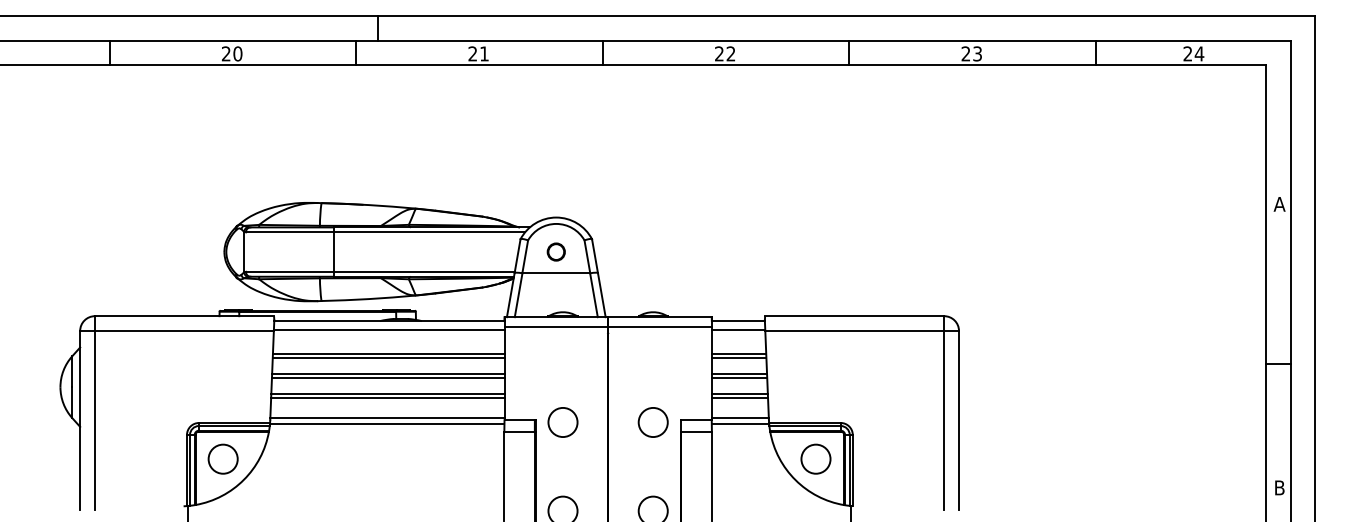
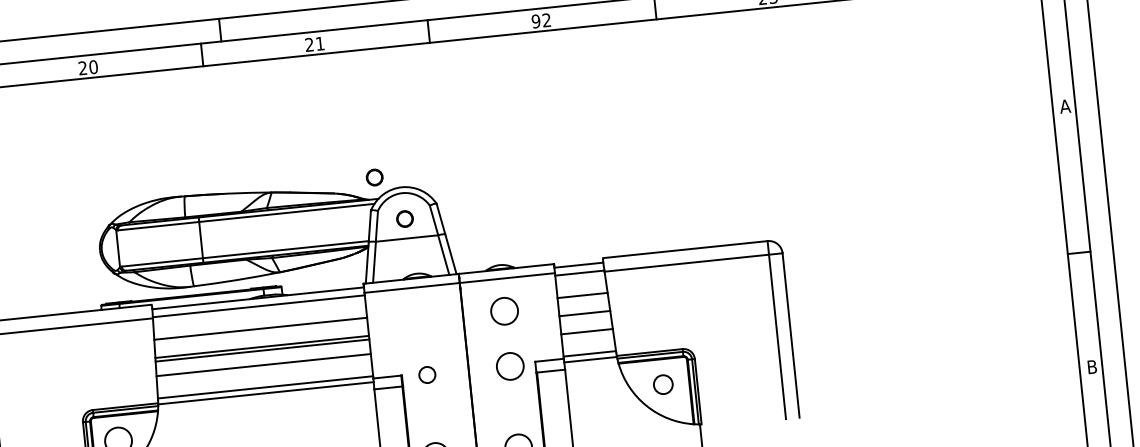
text: (718, 53) -> (535, 21), 22 -> 92
circle: (527, 203) -> (373, 177), added
line: (388, 358) -> (260, 332), removed
line: (738, 358) -> (582, 299), removed
circle: (652, 362) -> (503, 311), added
line: (739, 377) -> (585, 316), removed
line: (387, 397) -> (263, 368), removed
line: (739, 397) -> (587, 335), removed
circle: (562, 422) -> (426, 375), size x0.6
circle: (815, 458) -> (662, 384), size x0.7

